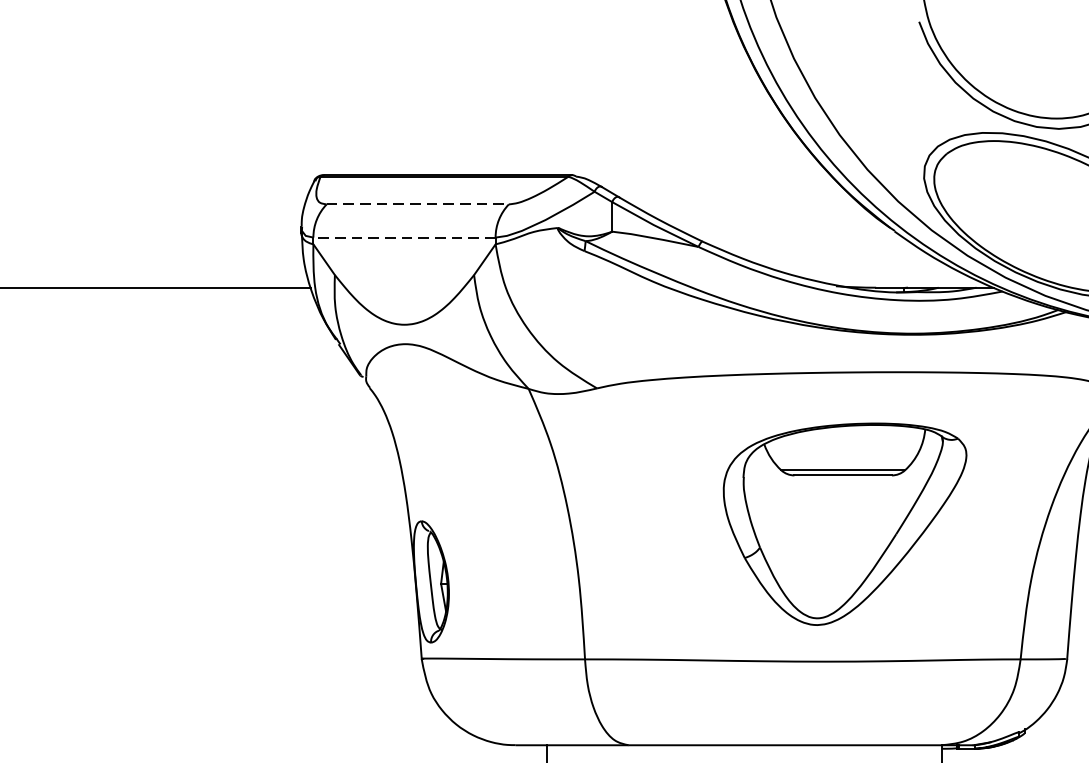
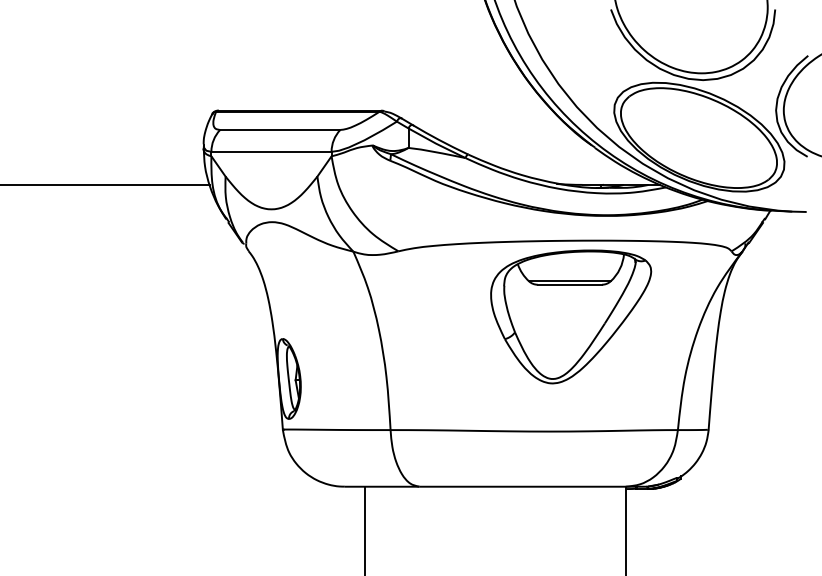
line: (418, 203) -> (280, 129), dashed -> solid
line: (404, 237) -> (271, 151), dashed -> solid
part: (845, 523) -> (571, 316), moved

